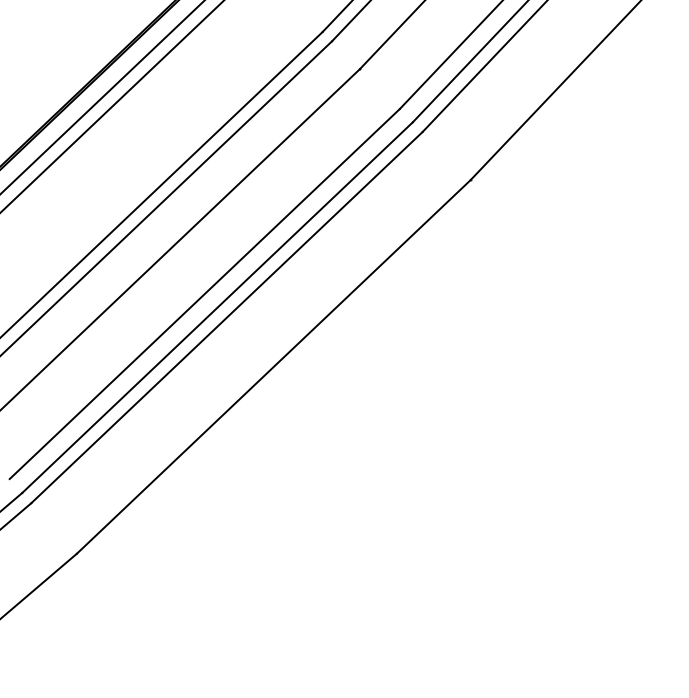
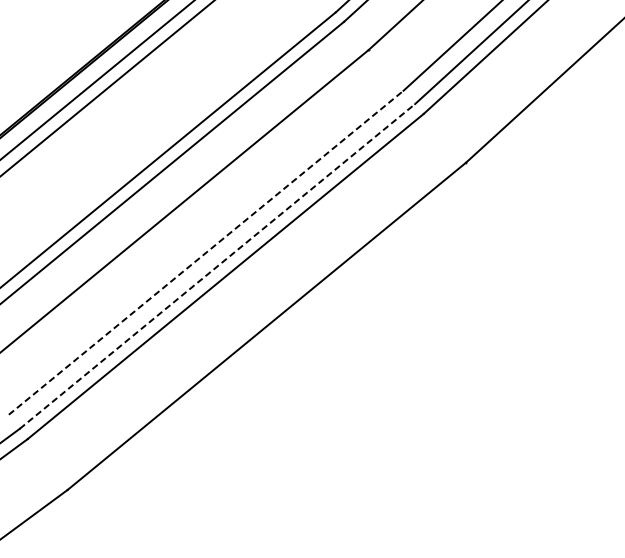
line: (204, 294) -> (205, 253), solid -> dashed
line: (217, 307) -> (217, 266), solid -> dashed

